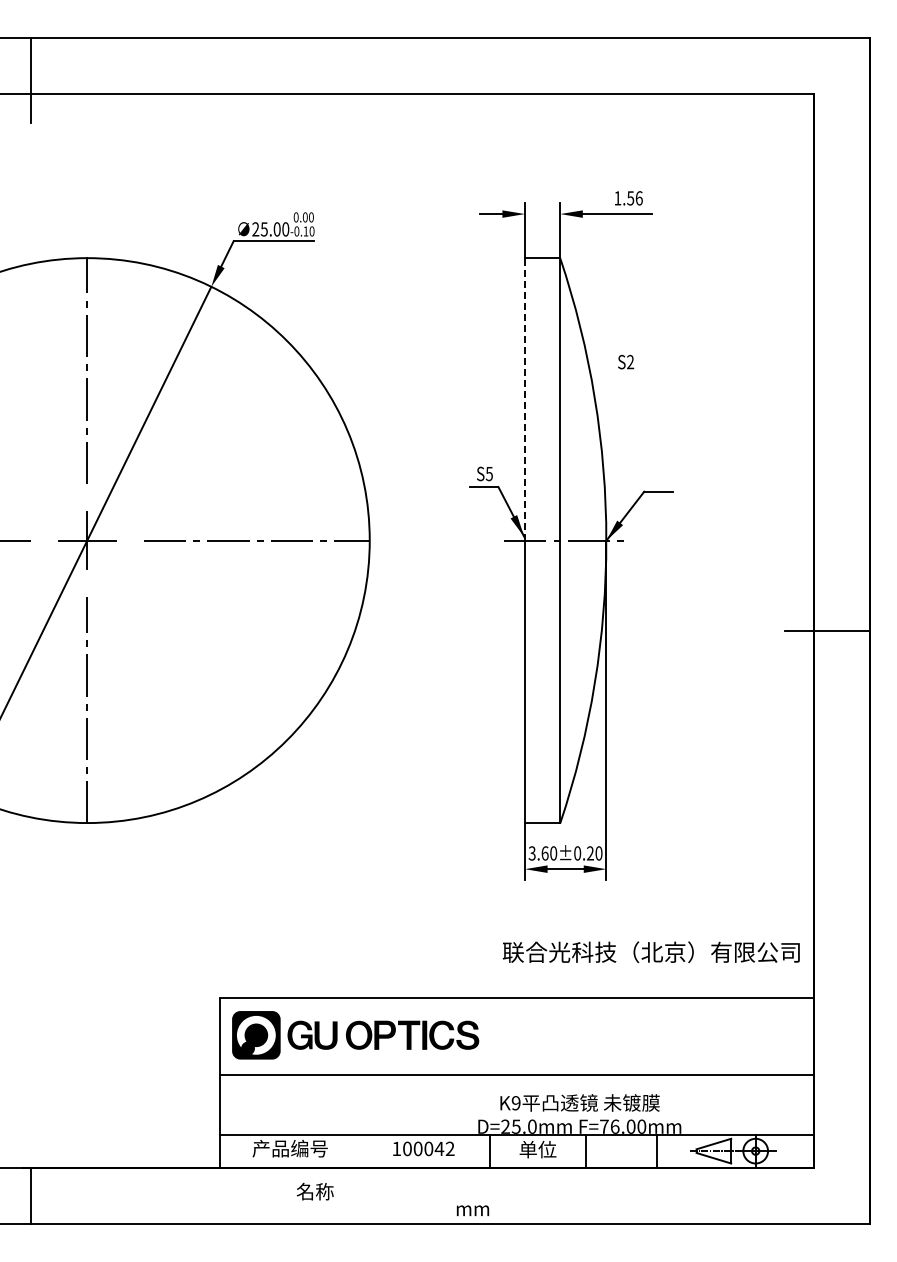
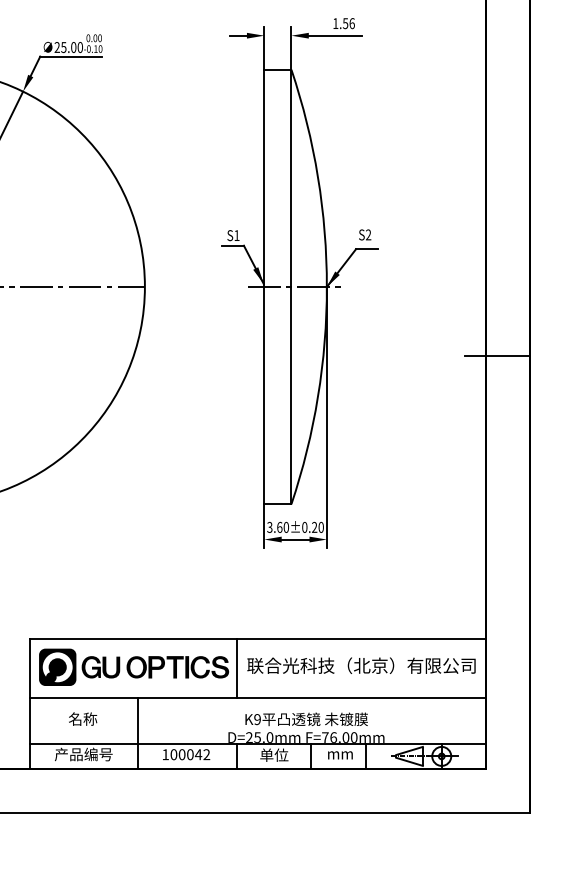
text: (626, 361) -> (365, 234), moved
line: (525, 399) -> (264, 178), dashed -> solid
text: (488, 474) -> (236, 236), S5 -> S1
text: (650, 952) -> (360, 665), moved
line: (489, 1036) -> (237, 668), added
line: (360, 1121) -> (137, 733), added
text: (314, 1191) -> (82, 718), moved
text: (472, 1210) -> (340, 755), moved

